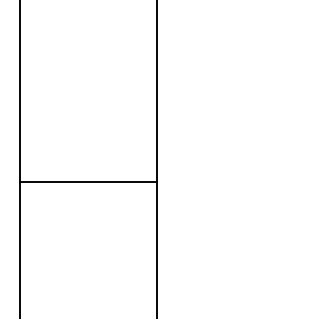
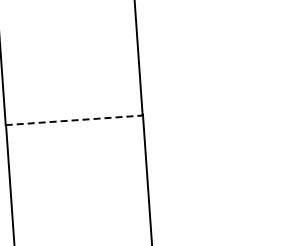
line: (88, 182) -> (74, 120), solid -> dashed

